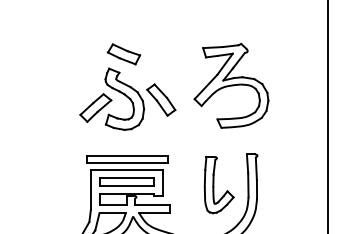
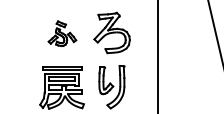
part: (128, 86) -> (62, 33), size x0.6

